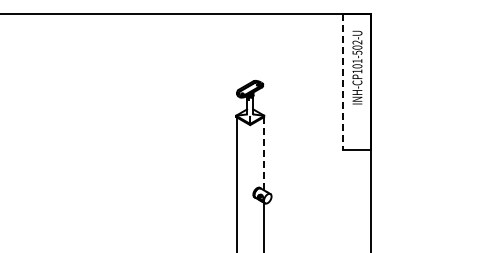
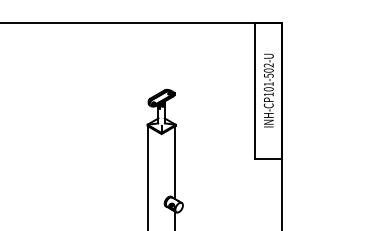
text: (357, 67) -> (268, 90), moved
line: (343, 82) -> (254, 91), dashed -> solid
line: (263, 153) -> (174, 162), dashed -> solid

